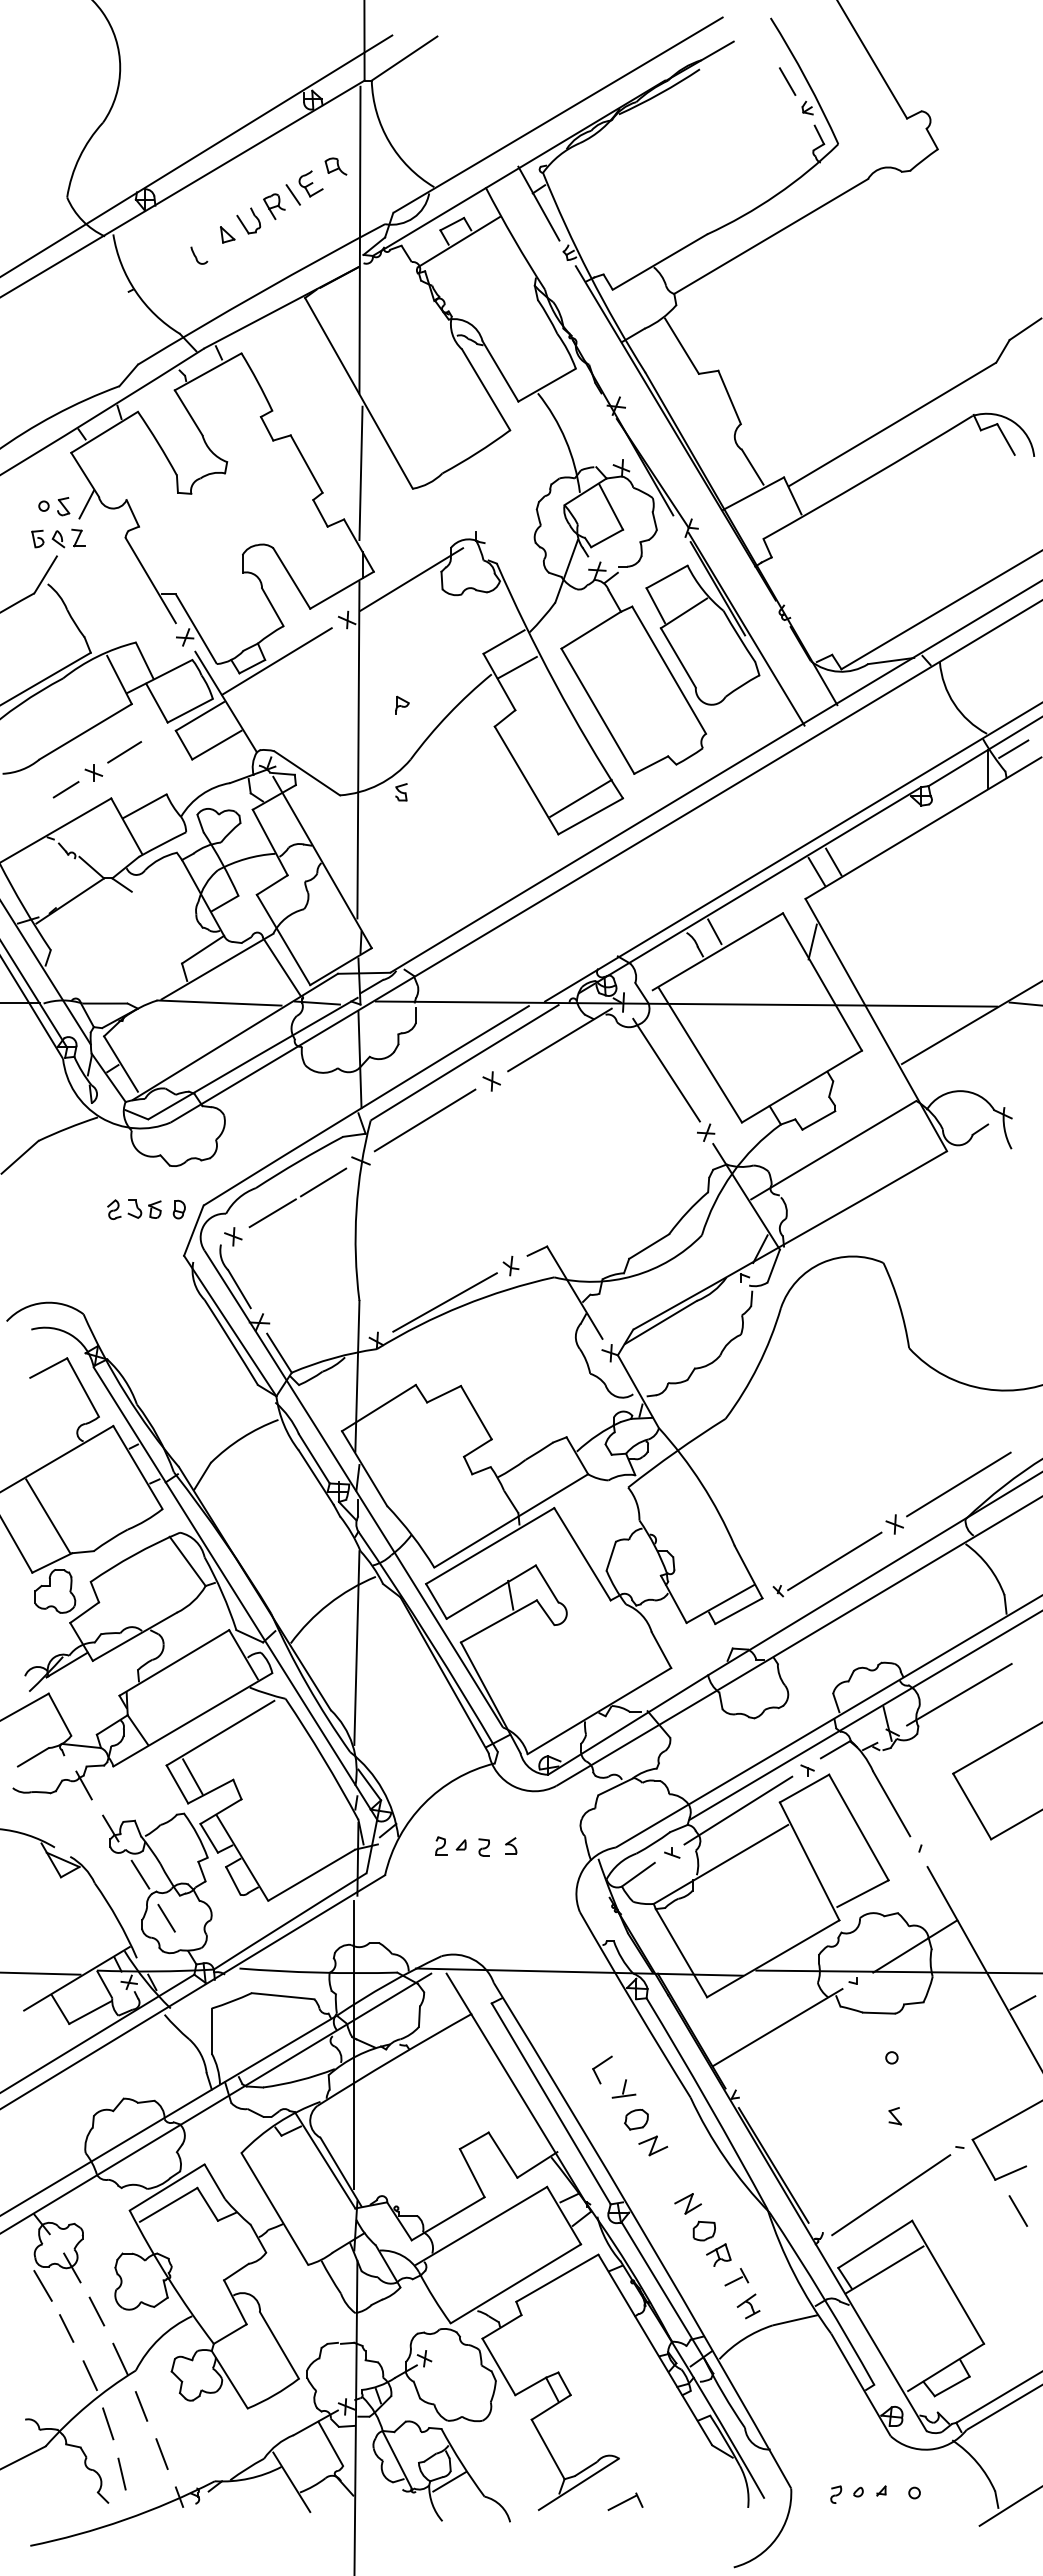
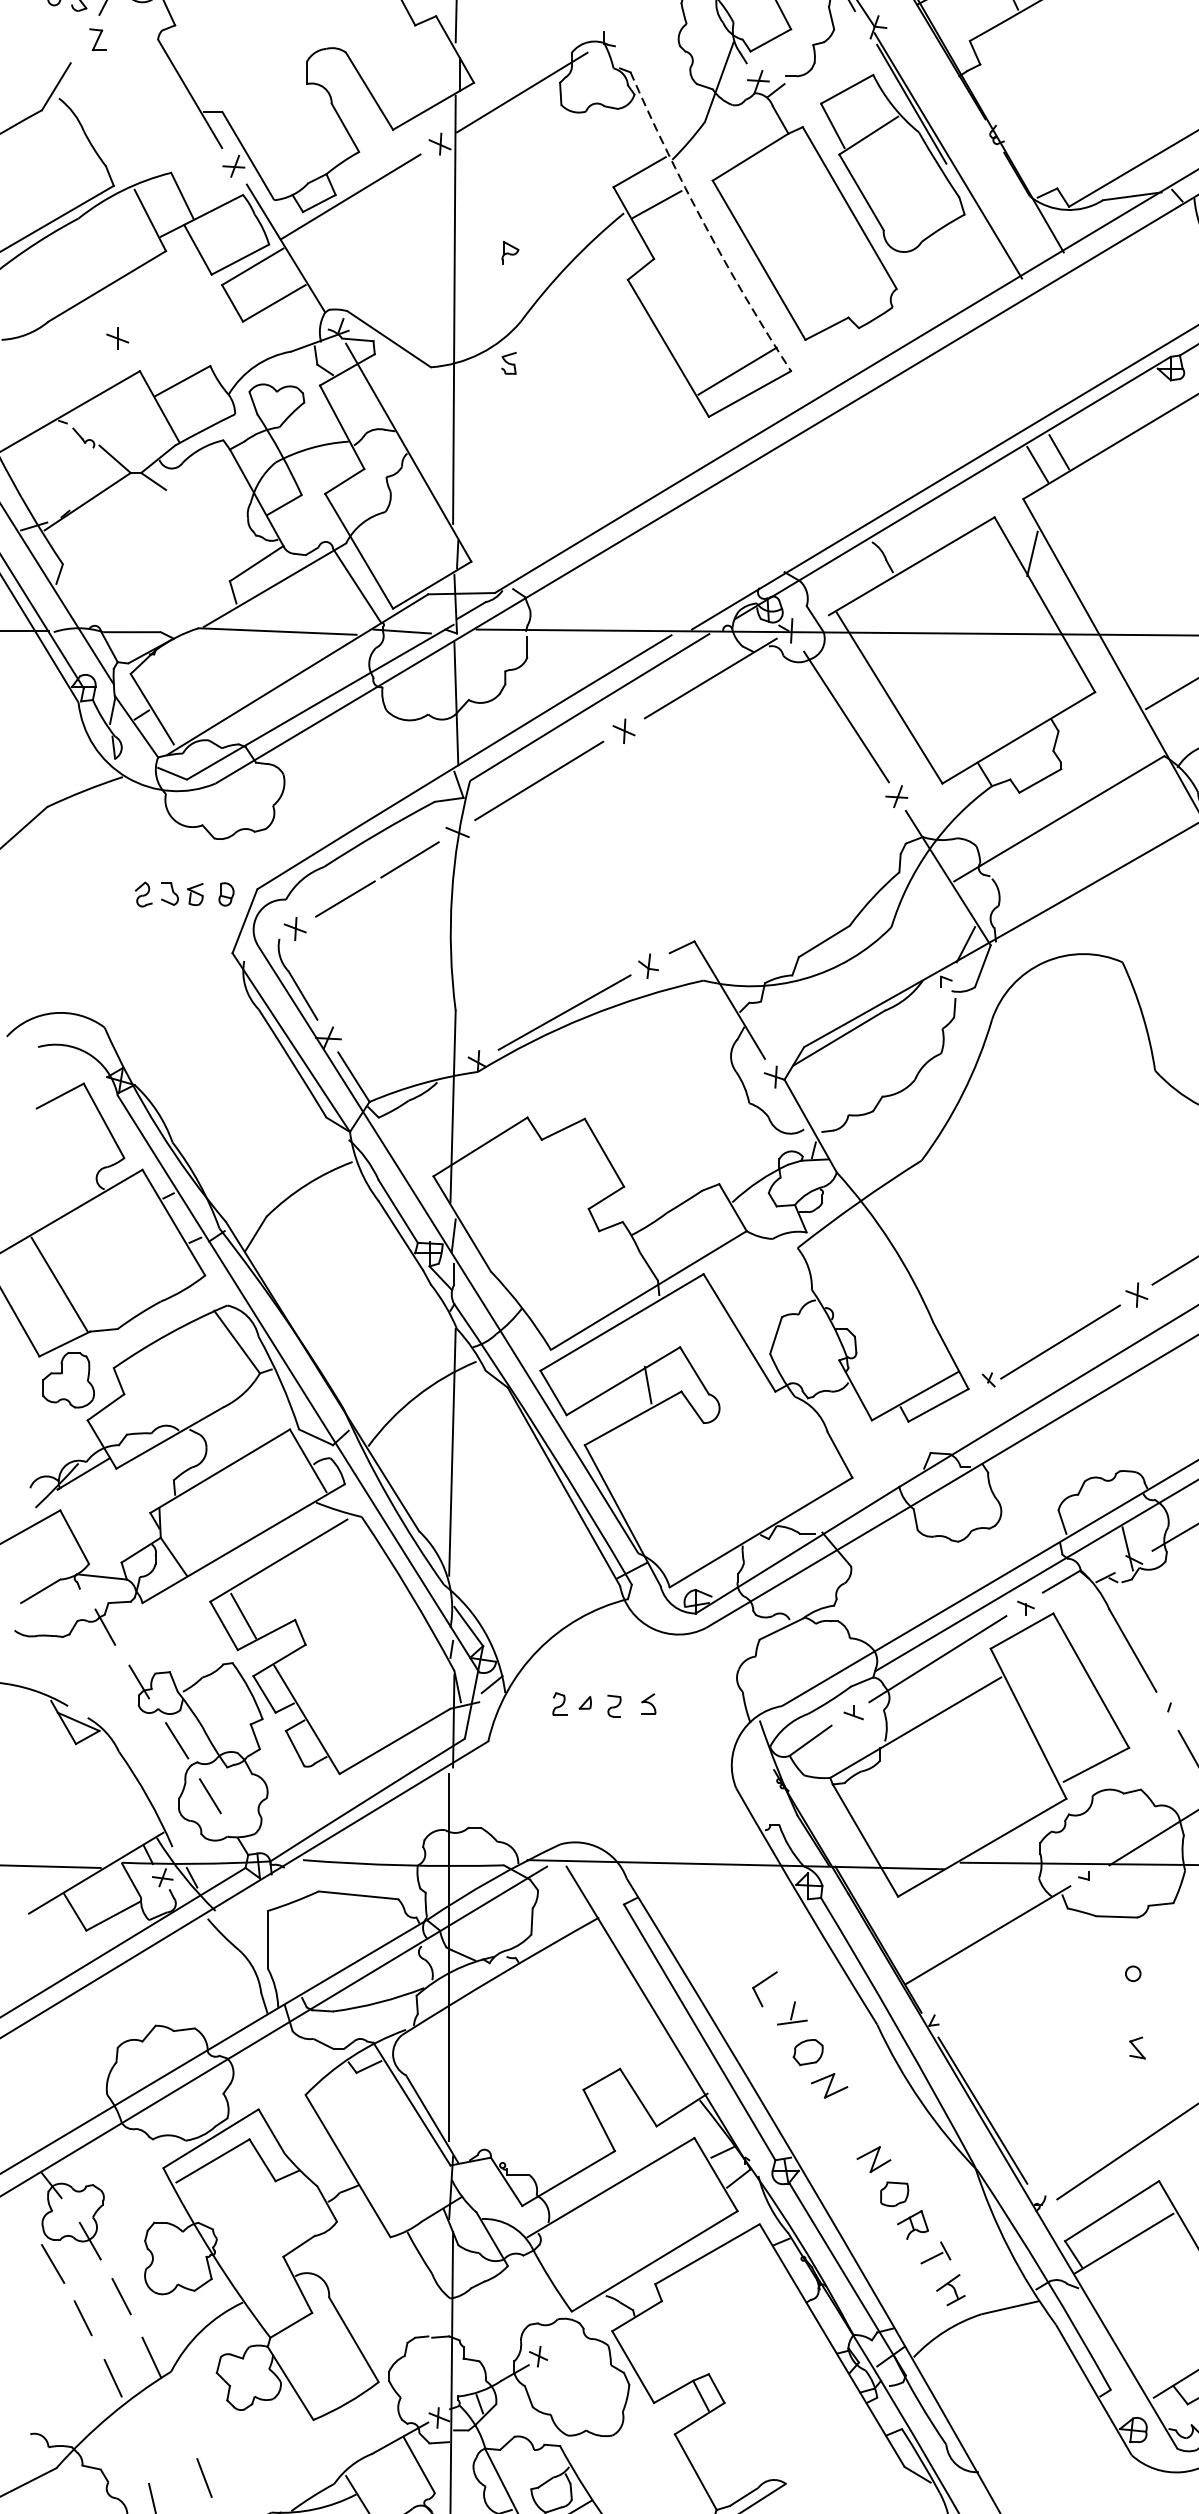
part: (48, 538) -> (59, 40), removed
arc: (555, 683) -> (705, 224), solid -> dashed
line: (124, 752) -> (156, 312), removed
line: (65, 789) -> (81, 359), removed
line: (714, 931) -> (907, 540), removed
line: (141, 2406) -> (178, 2417), removed
line: (108, 2423) -> (136, 2439), removed

